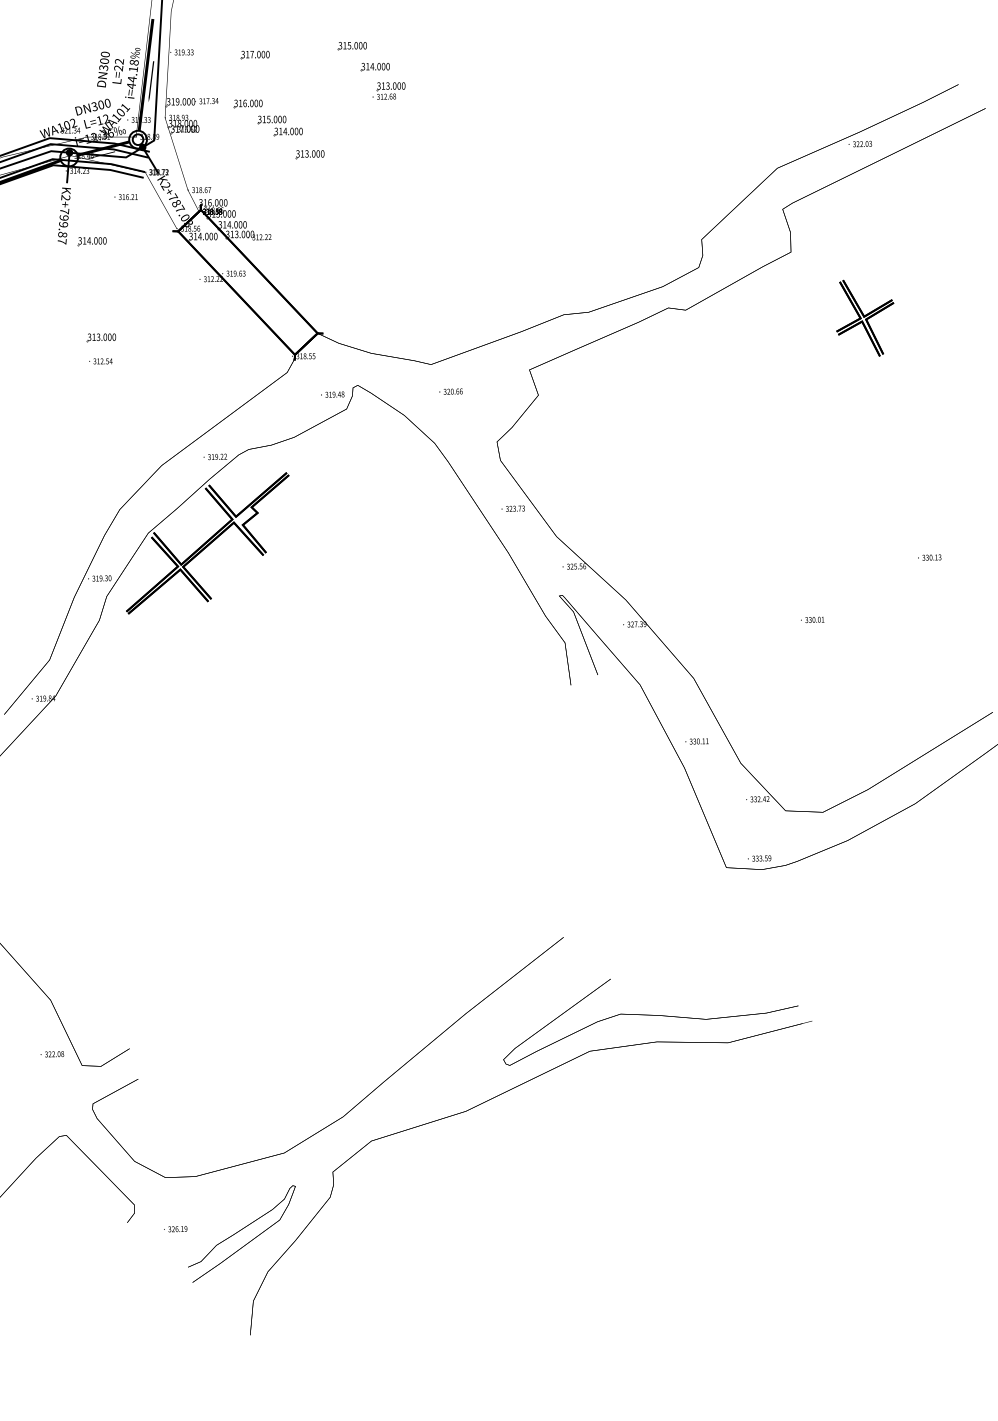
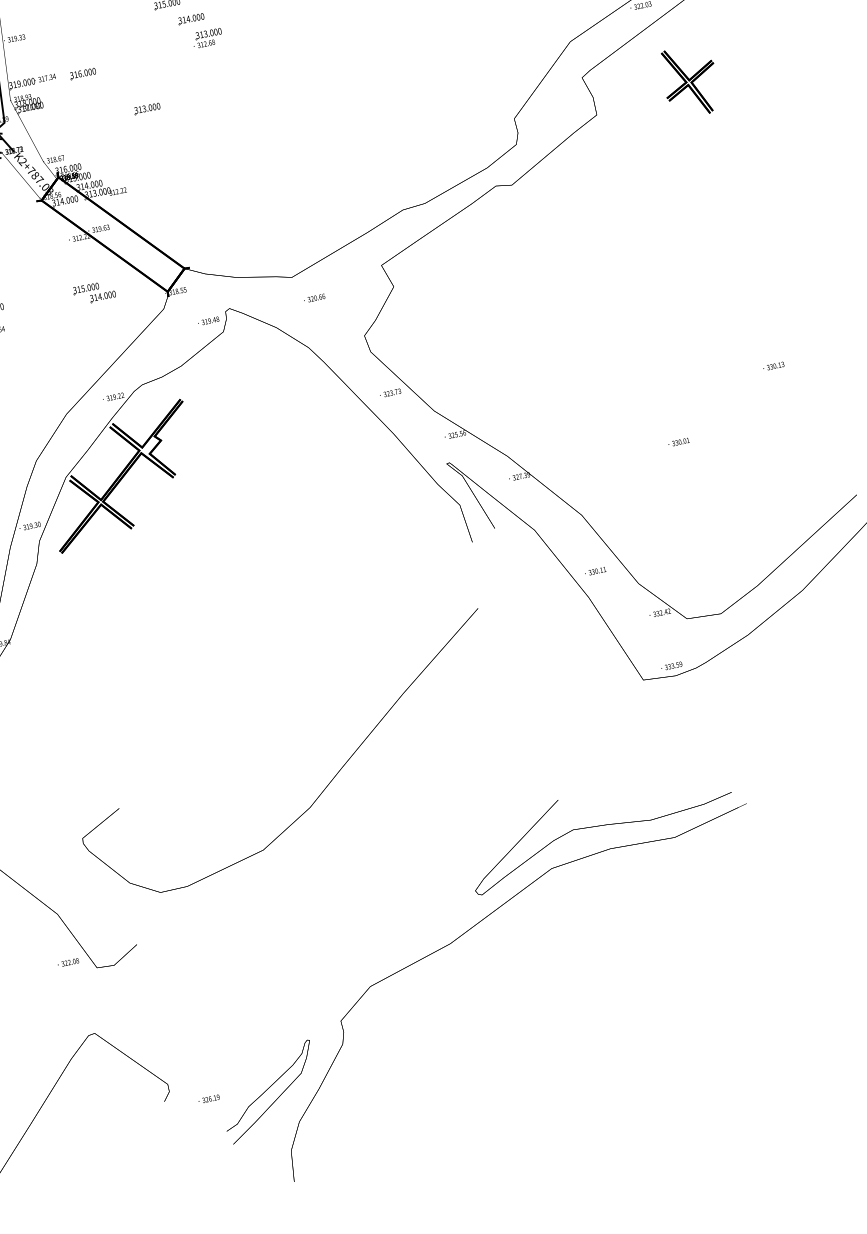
part: (254, 54) -> (80, 28), removed
part: (279, 125) -> (93, 292), moved
part: (865, 317) -> (690, 80), moved
part: (363, 1098) -> (325, 787), moved

